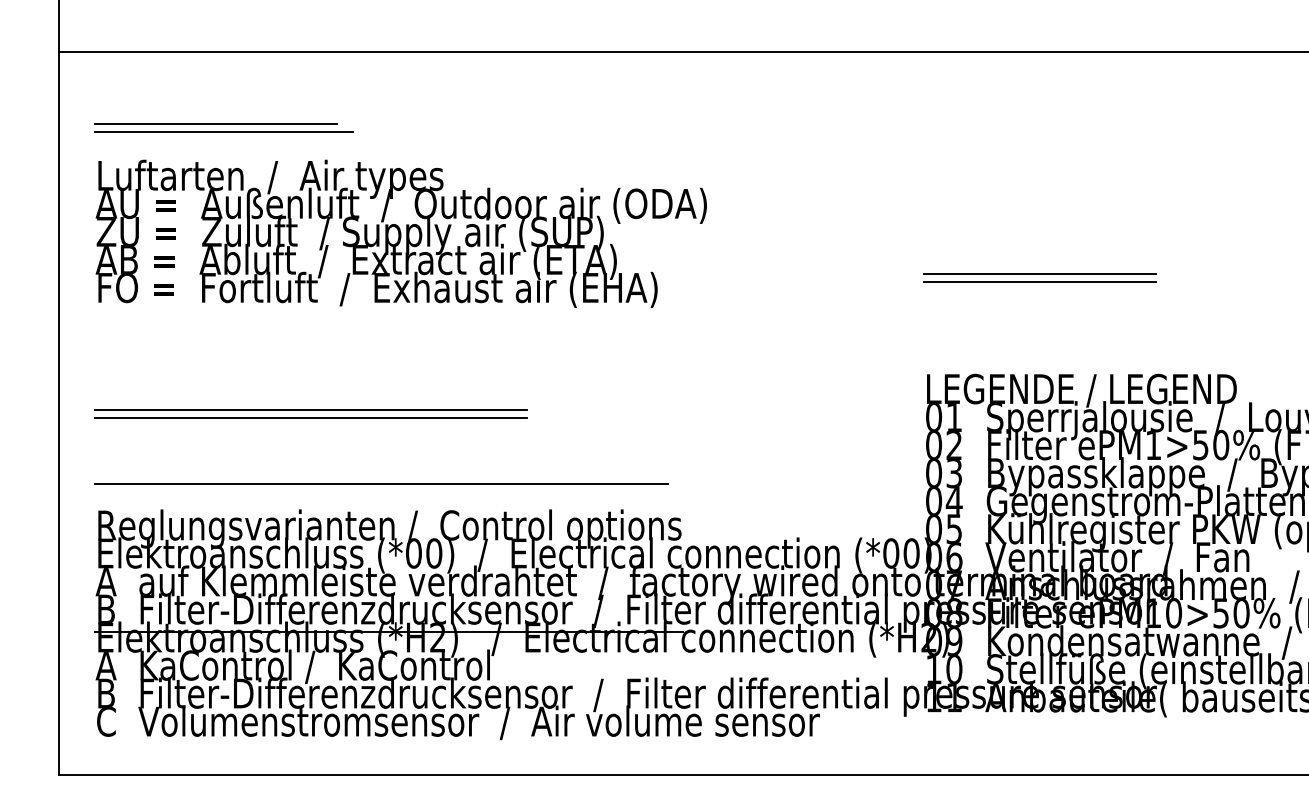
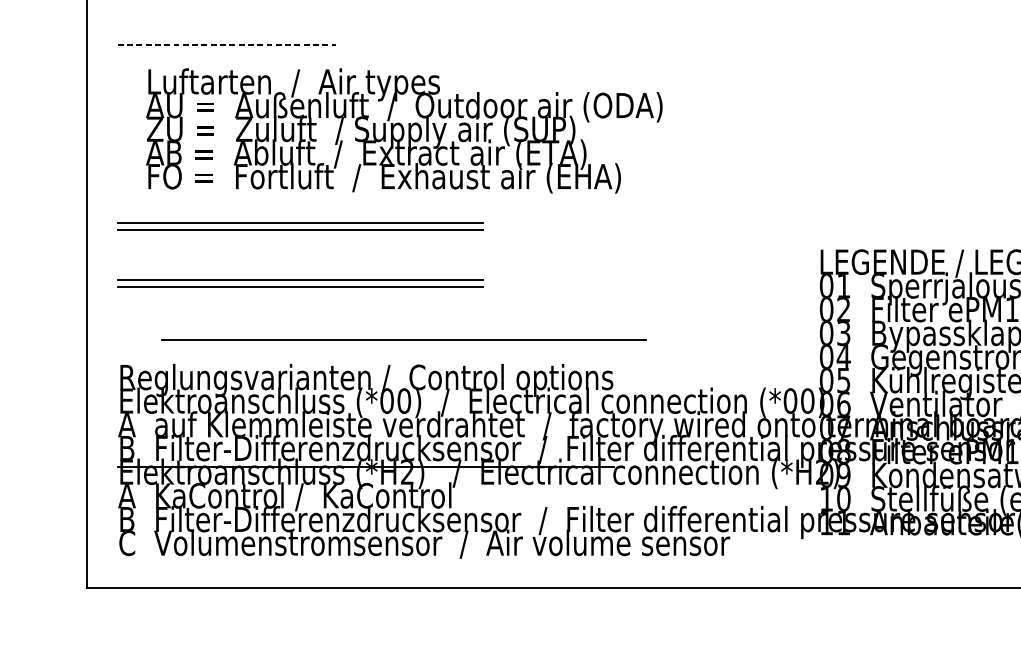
line: (216, 124) -> (220, 38), removed
line: (224, 132) -> (227, 45), solid -> dashed
text: (400, 233) -> (403, 130), moved
line: (1039, 274) -> (915, 165), removed
line: (1039, 282) -> (915, 172), removed
part: (310, 346) -> (299, 226), added
line: (381, 483) -> (403, 340), moved

